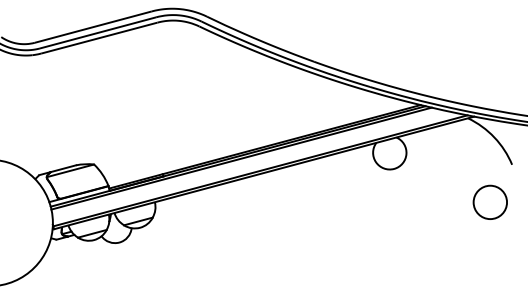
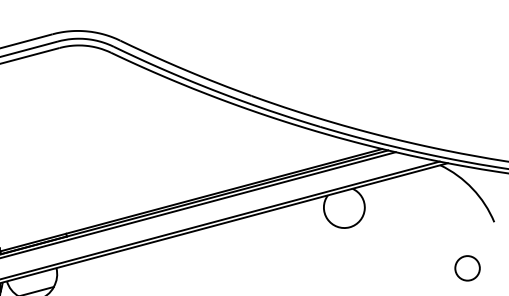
circle: (490, 202) -> (467, 268), size x0.6

